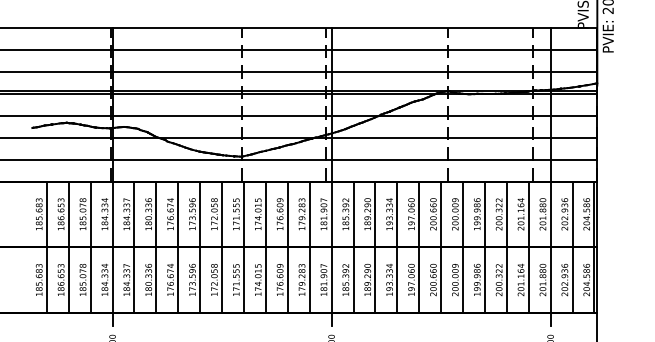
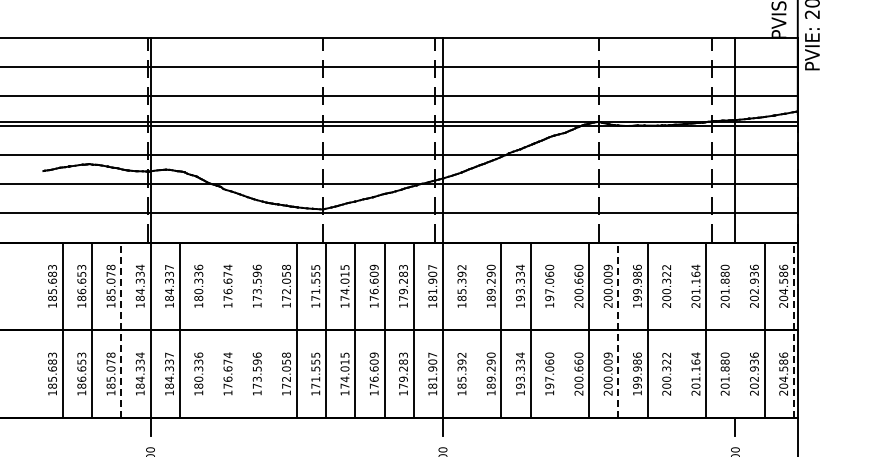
line: (90, 247) -> (121, 330), solid -> dashed
line: (156, 247) -> (209, 330), removed
line: (178, 247) -> (238, 330), removed
line: (200, 247) -> (267, 330), removed
line: (353, 247) -> (472, 330), removed
line: (418, 247) -> (559, 330), removed
line: (463, 247) -> (618, 330), solid -> dashed
line: (506, 247) -> (676, 330), removed
line: (550, 247) -> (735, 330), removed
line: (594, 247) -> (793, 330), solid -> dashed

